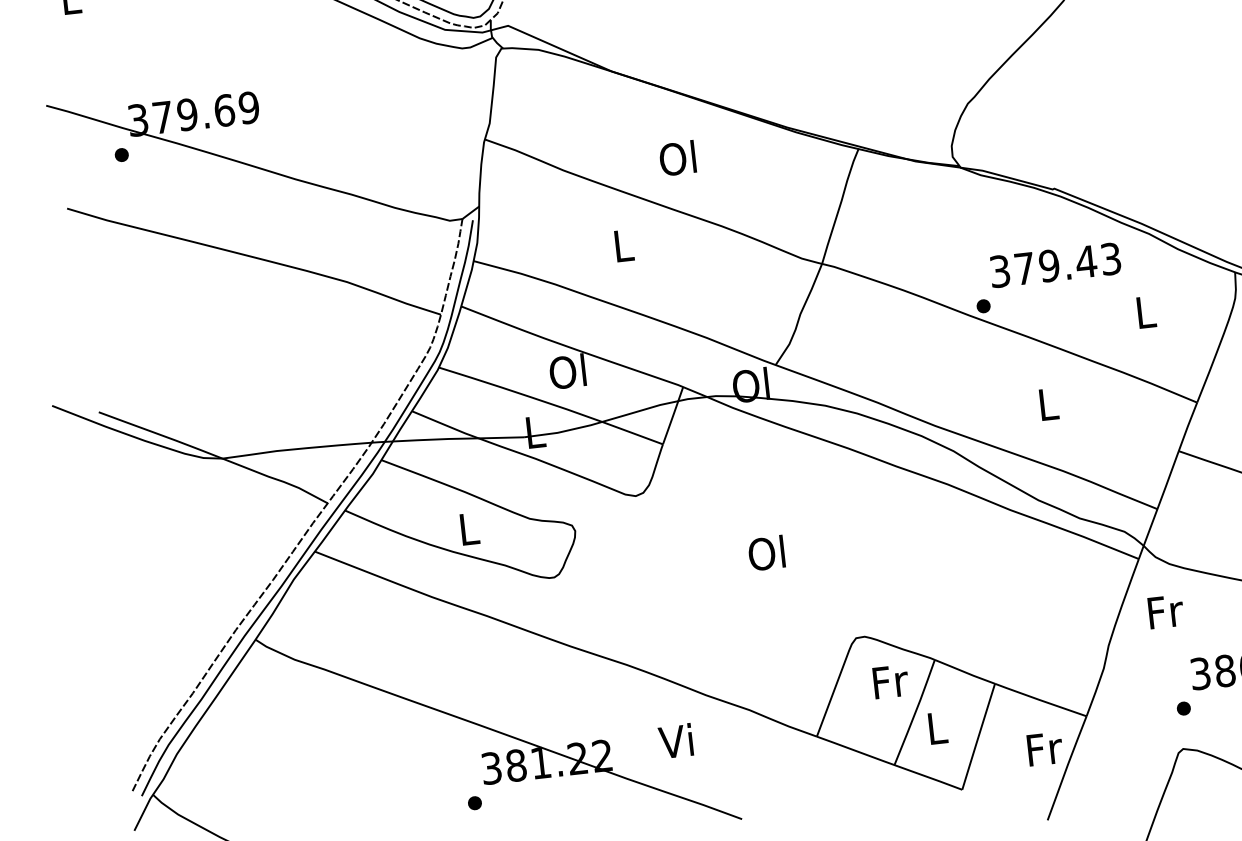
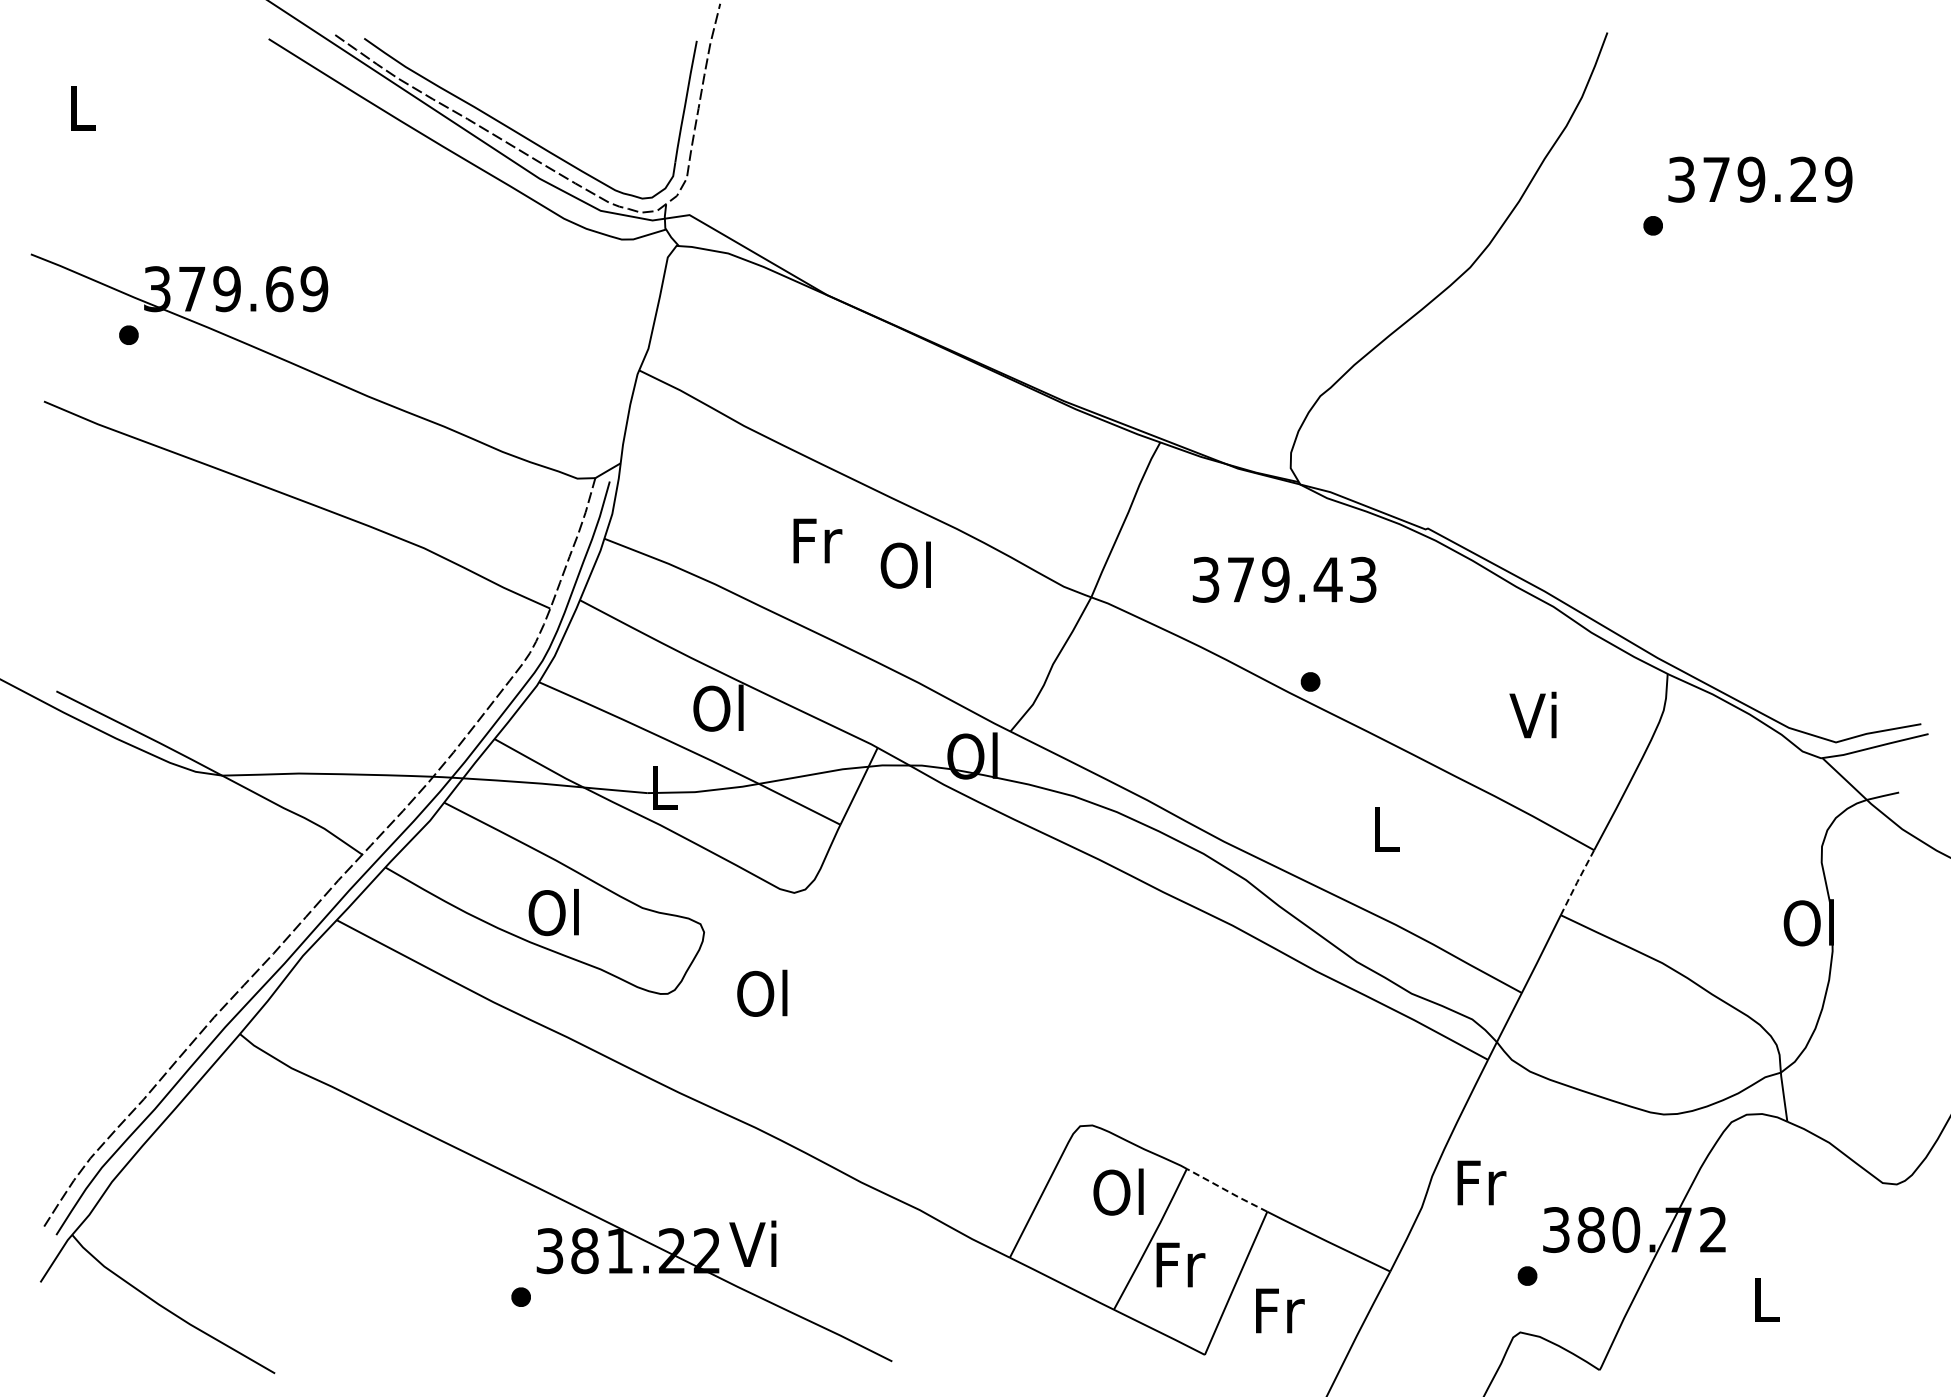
text: (677, 158) -> (905, 564), moved
text: (624, 245) -> (817, 540), L -> Fr
text: (1055, 265) -> (1284, 579), moved
text: (1142, 311) -> (1532, 714), L -> Vi
line: (1187, 426) -> (1577, 882), solid -> dashed
text: (467, 529) -> (553, 912), L -> Ol
text: (766, 552) -> (762, 992), moved
text: (1165, 611) -> (1481, 1182), moved
line: (964, 672) -> (1226, 1190), solid -> dashed
text: (889, 681) -> (1119, 1191), Fr -> Ol
text: (937, 727) -> (1180, 1264), L -> Fr
text: (675, 740) -> (752, 1243), moved
text: (1045, 748) -> (1280, 1310), moved

